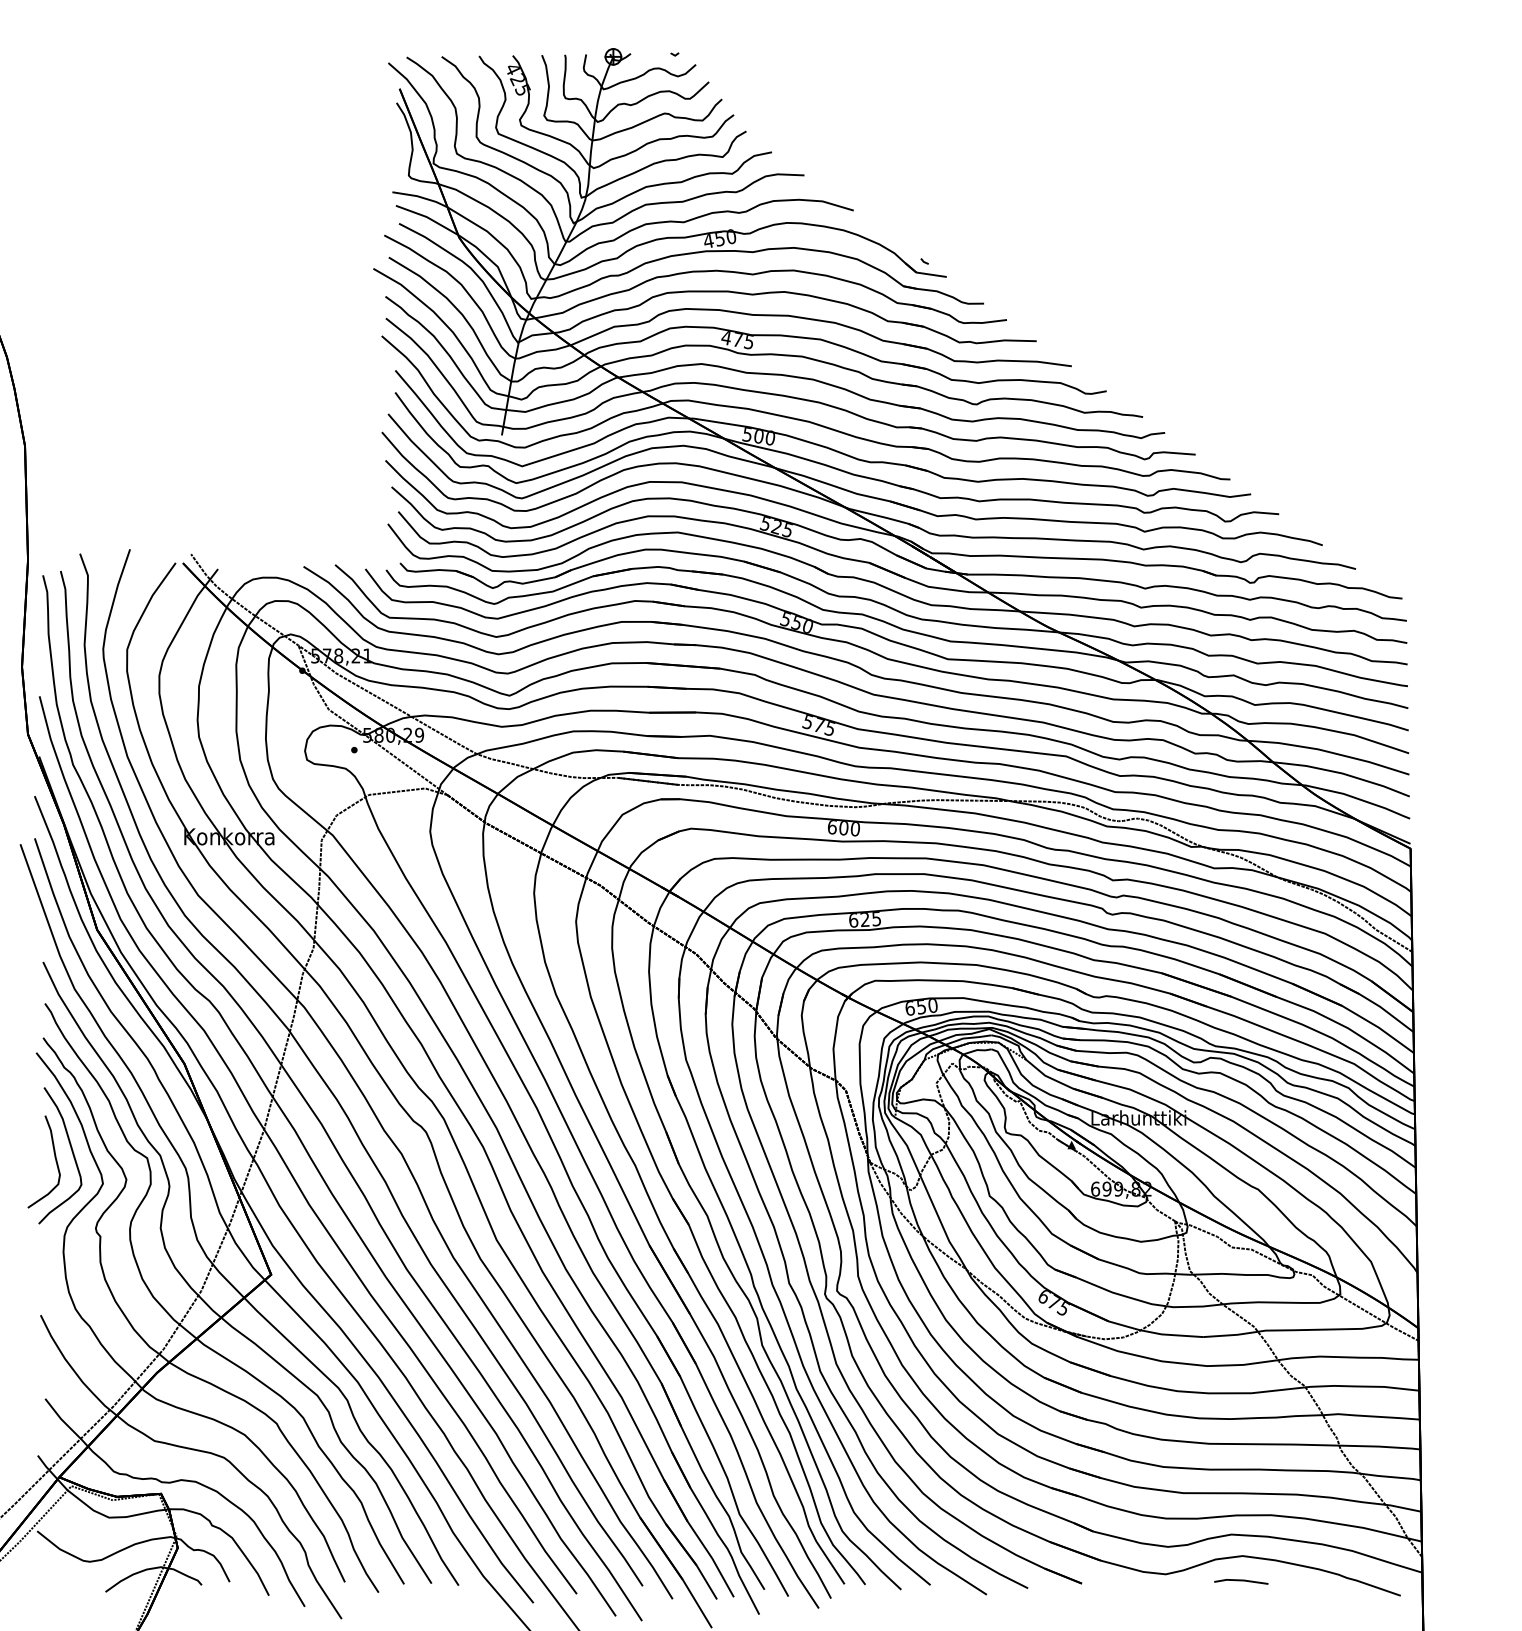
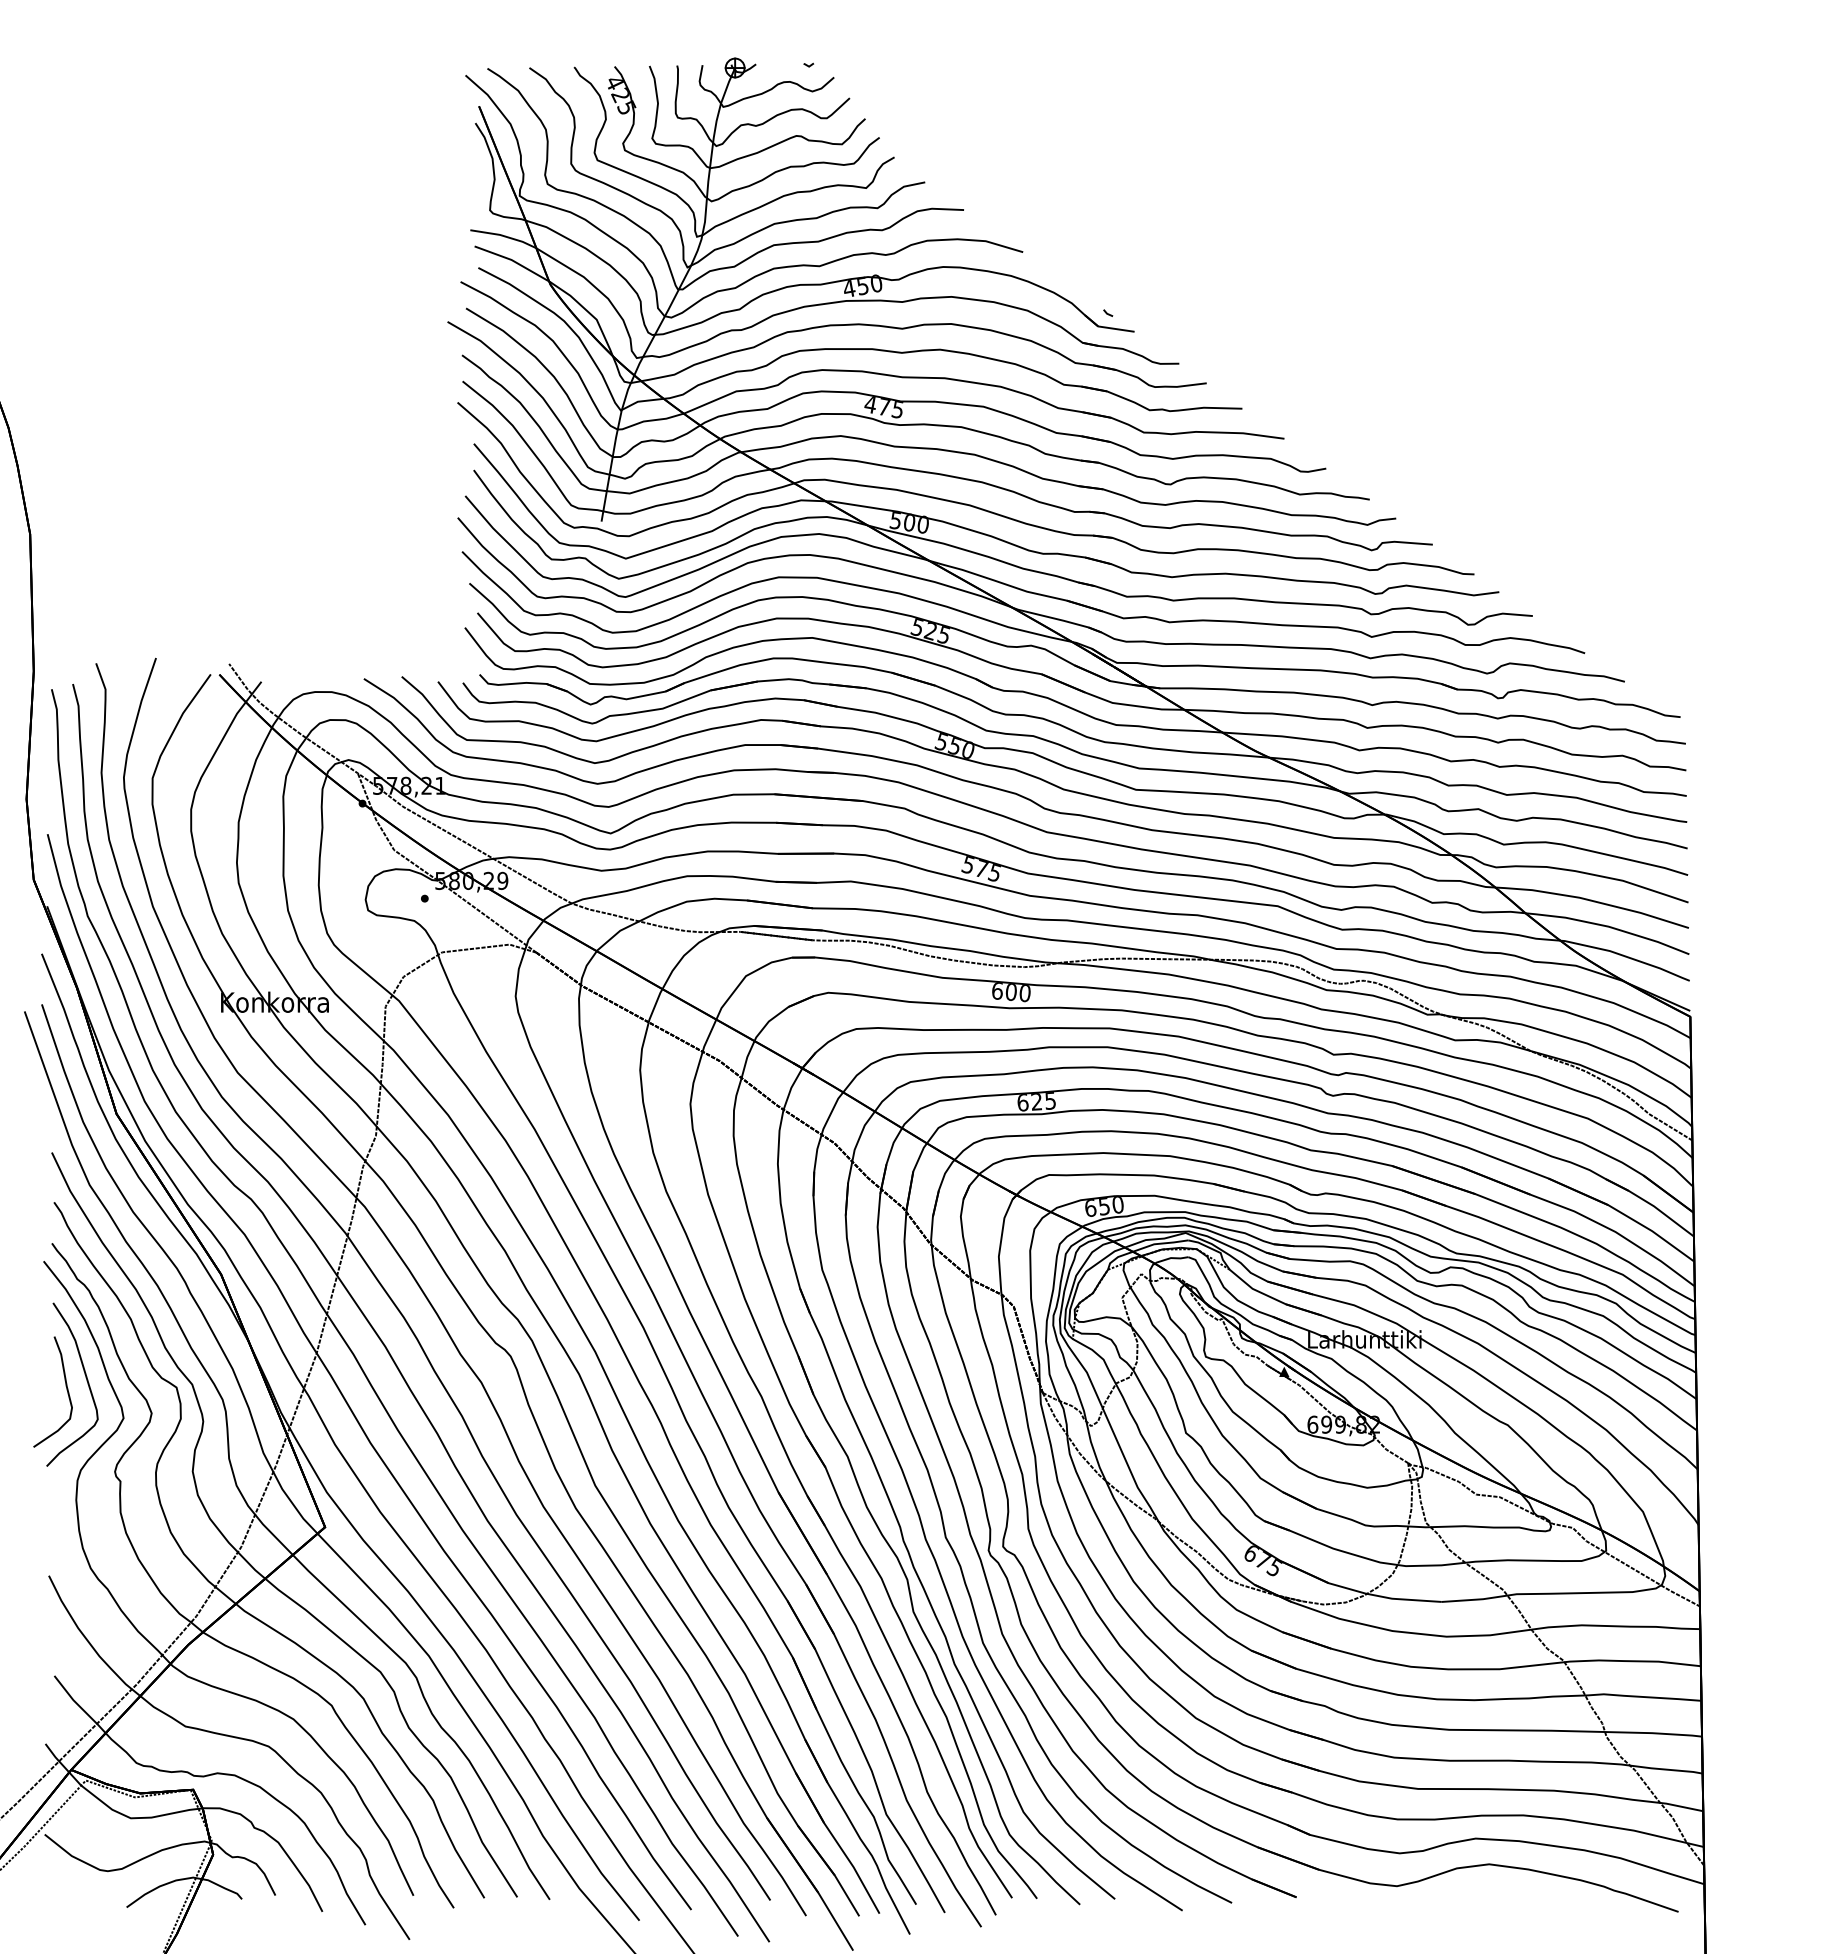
line: (1241, 1581) -> (1487, 1894), removed

